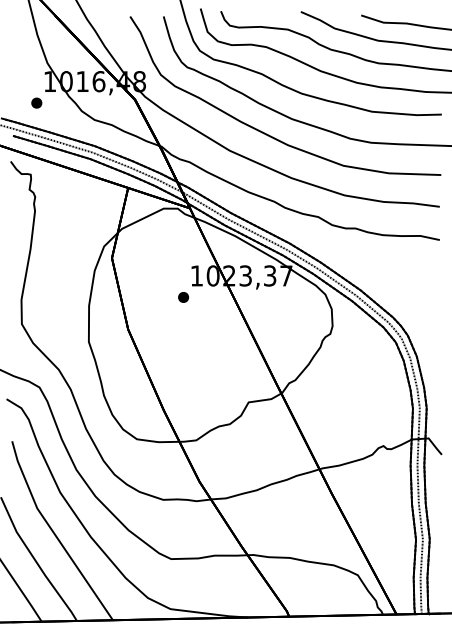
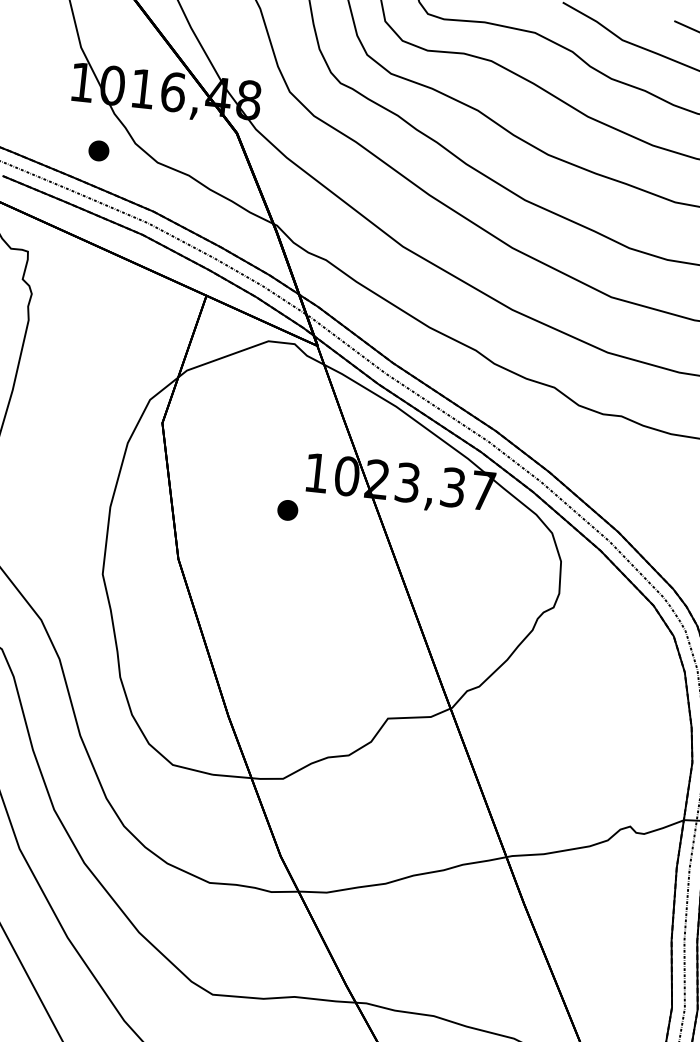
part: (36, 102) -> (98, 149), moved

